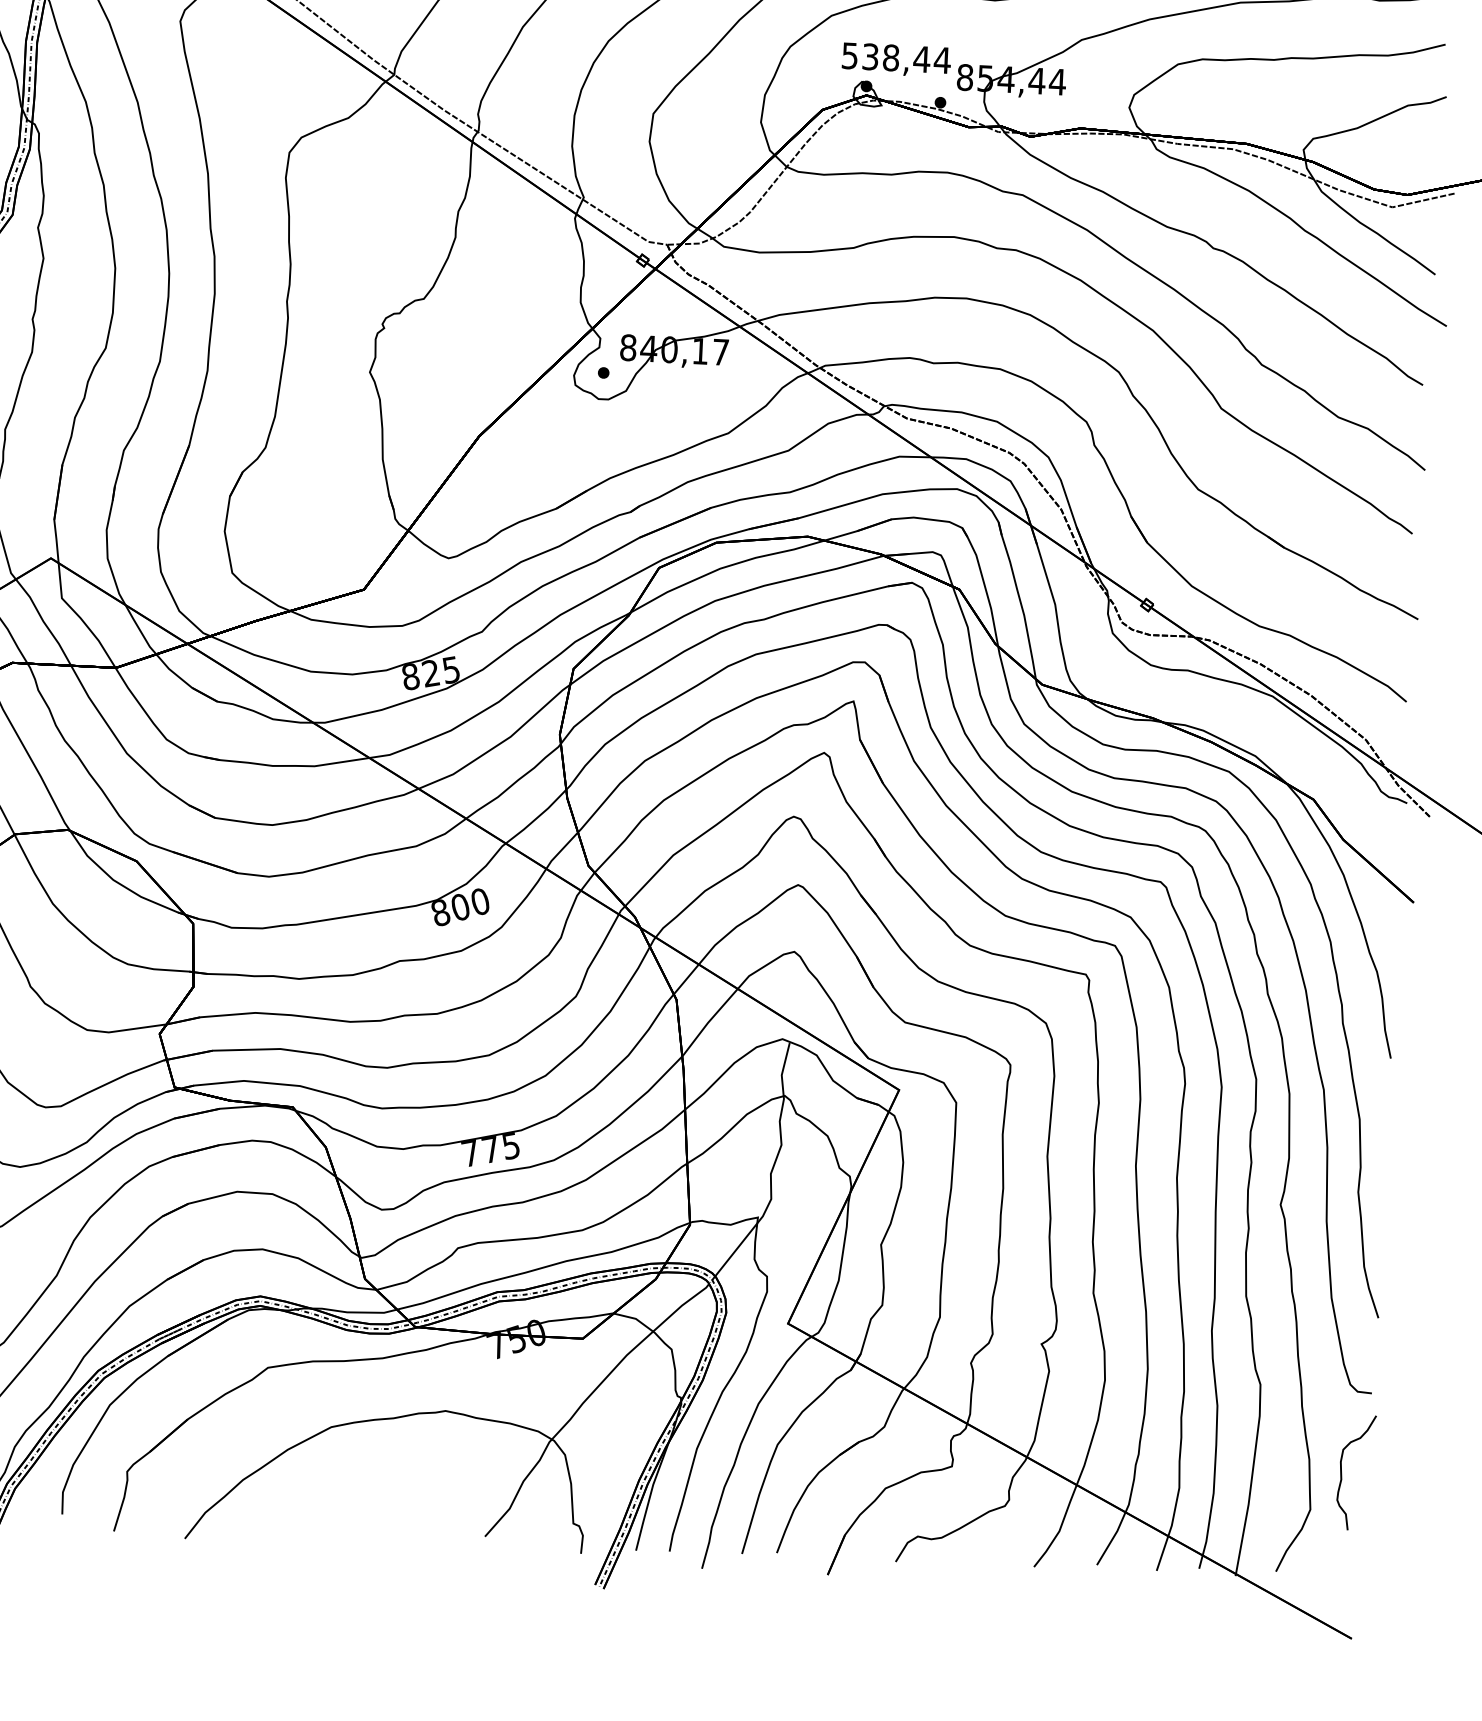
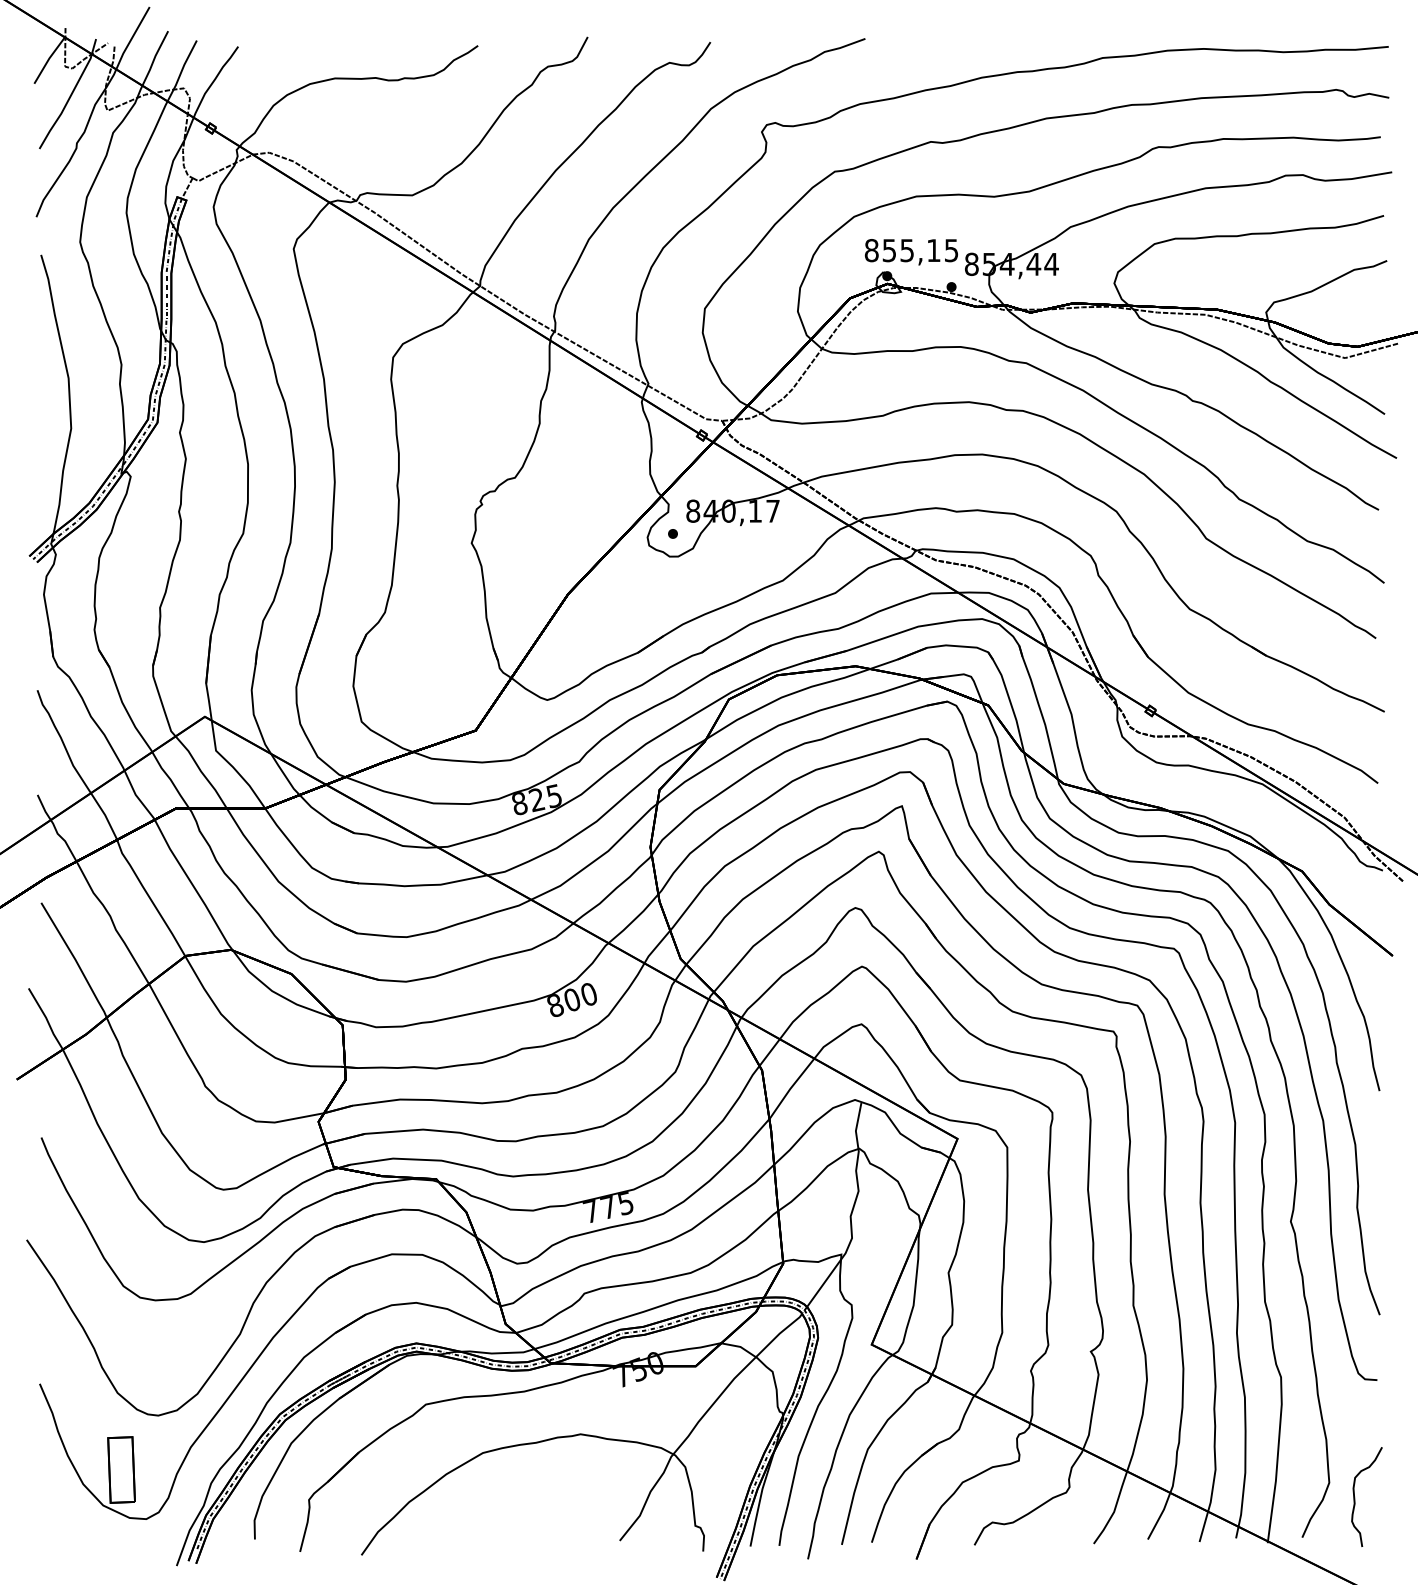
text: (896, 58) -> (911, 250), 538,44 -> 855,15
curve: (1342, 1472) -> (1355, 1497), moved

